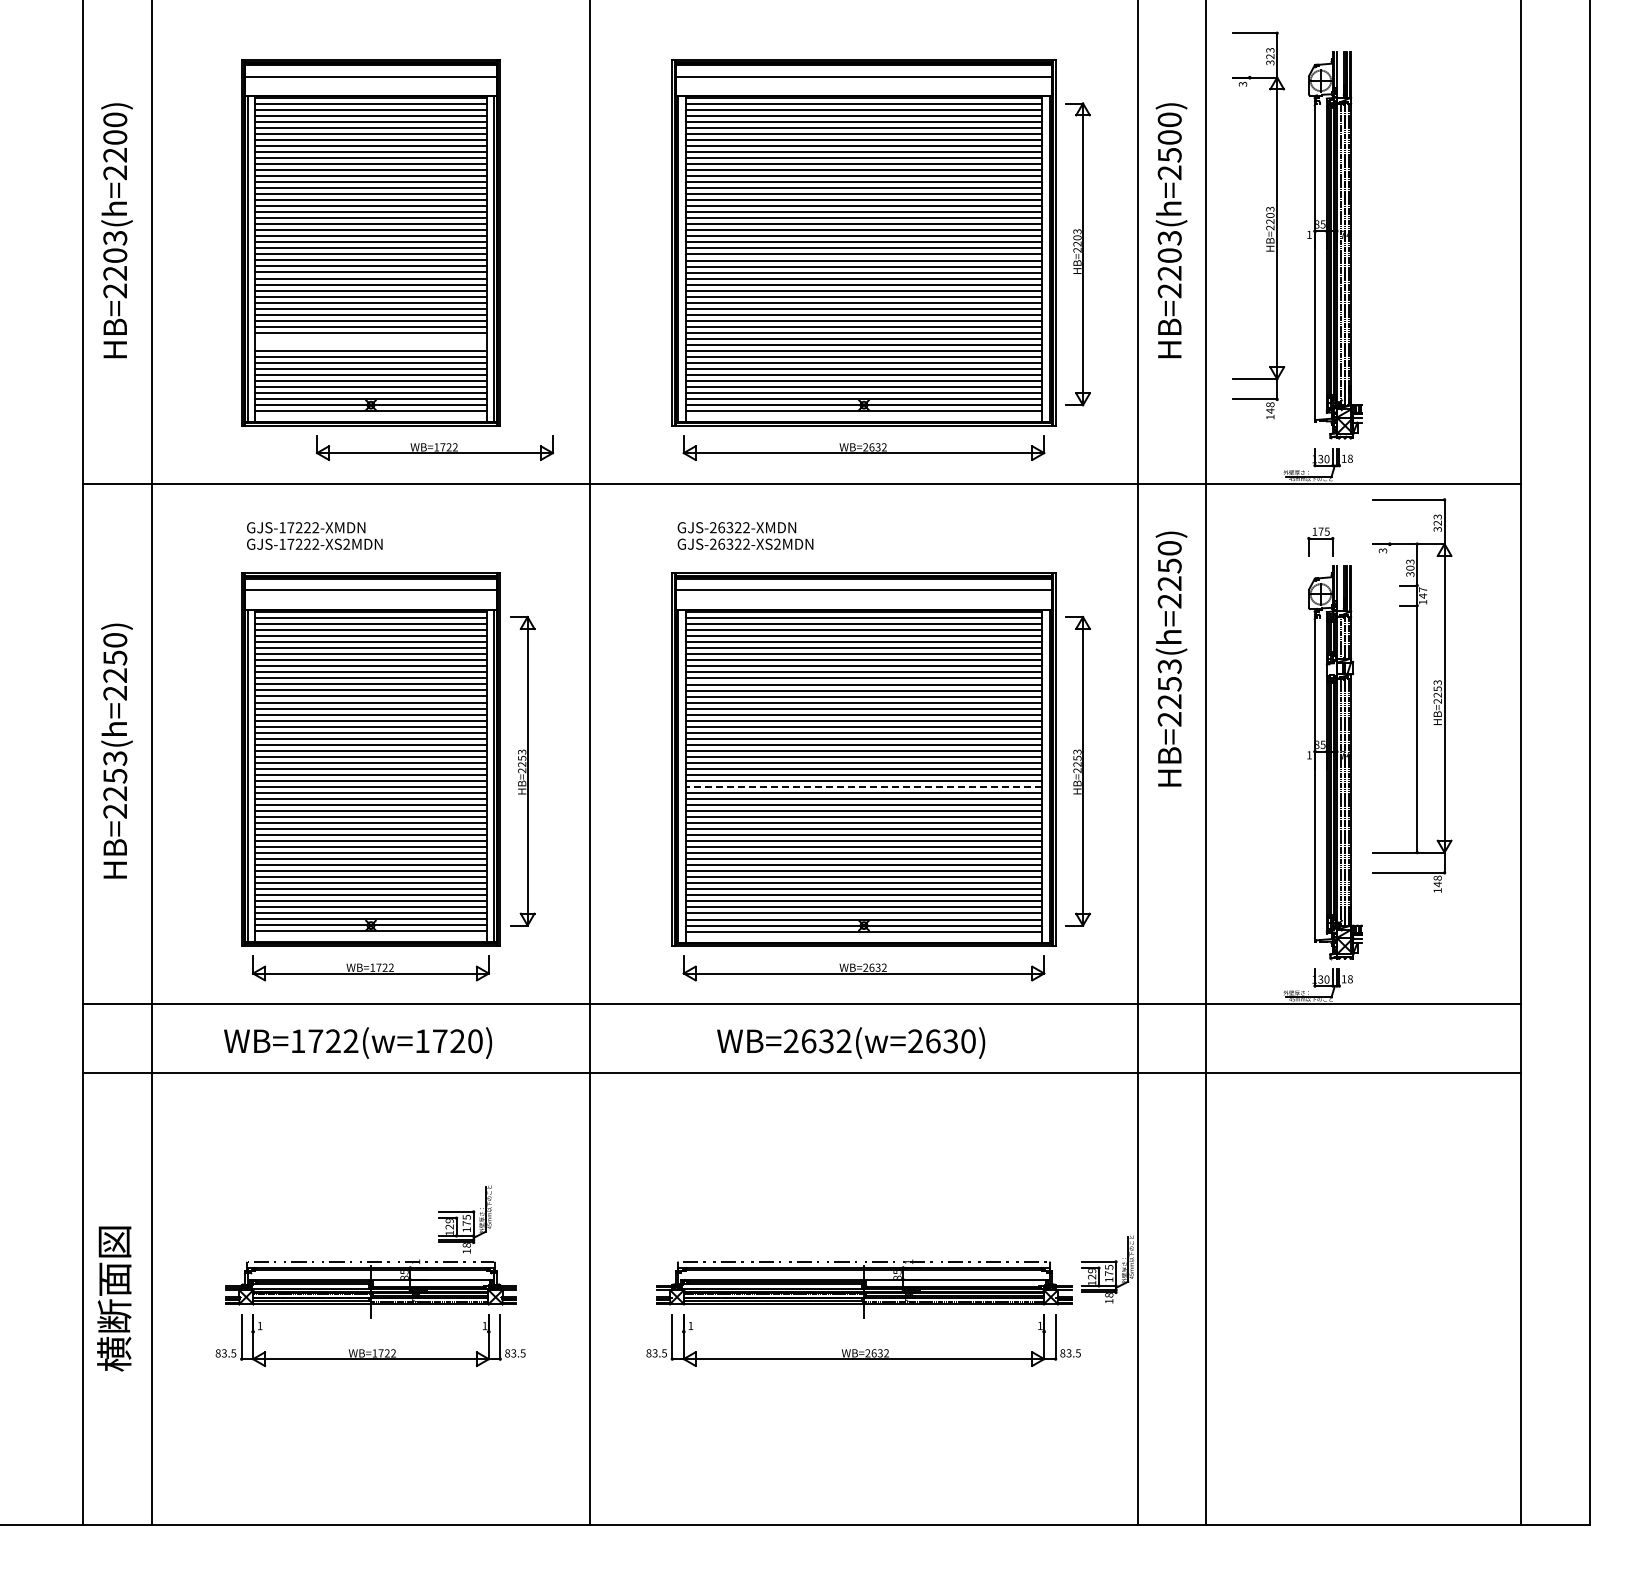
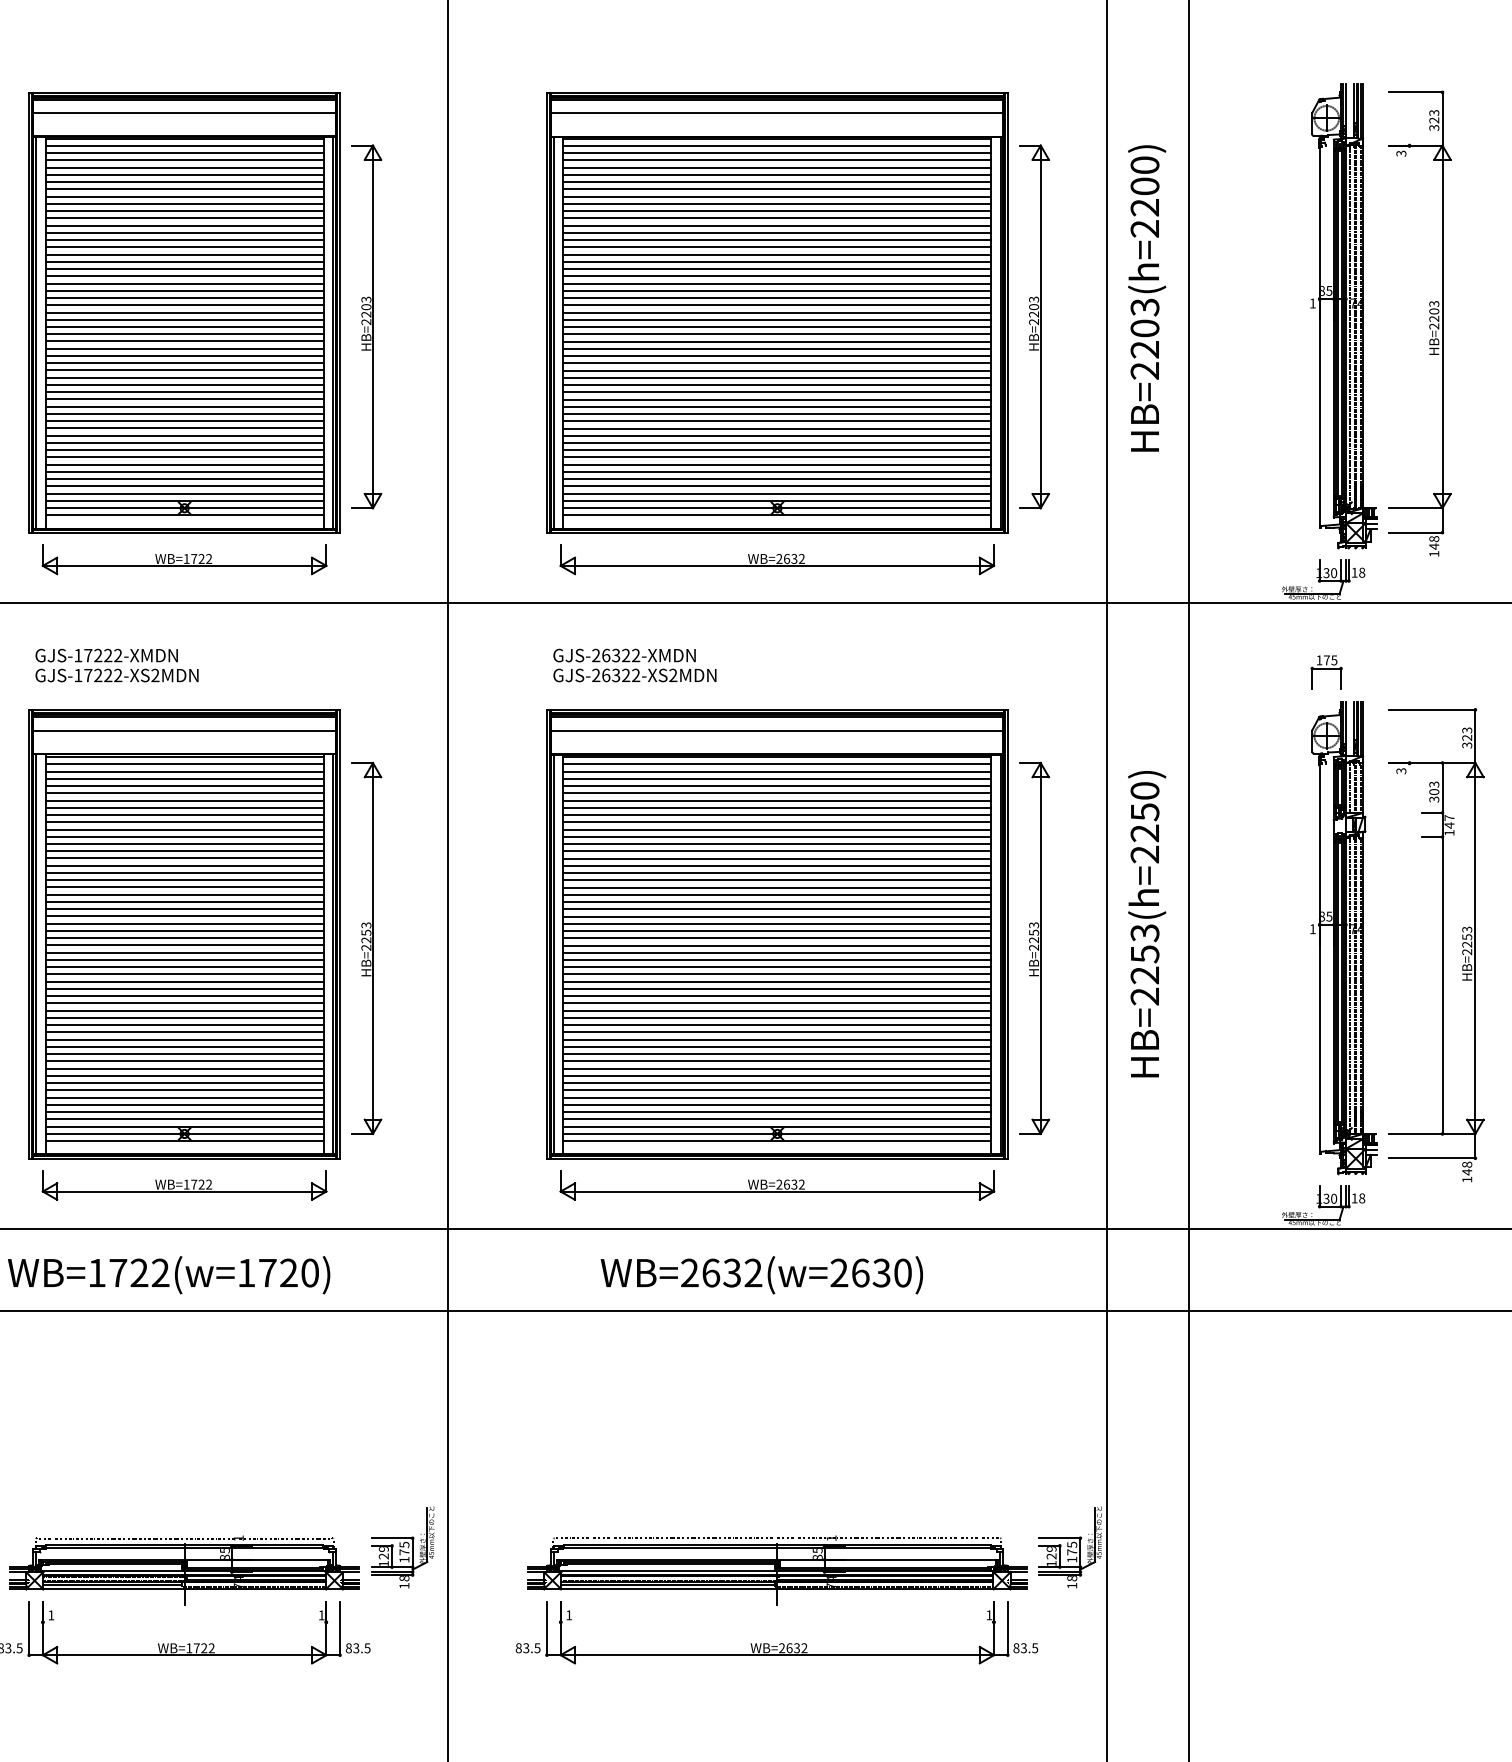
text: (1169, 155) -> (1144, 208), HB=2203(h=2500) -> HB=2203(h=2200)
part: (1266, 226) -> (1429, 324), moved
part: (522, 254) -> (366, 327), added
line: (370, 338) -> (184, 428), added
line: (370, 344) -> (184, 435), added
part: (434, 447) -> (184, 559), moved
text: (1171, 658) -> (1147, 923), moved
part: (1412, 695) -> (1436, 945), moved
line: (863, 786) -> (776, 966), dashed -> solid
part: (464, 1219) -> (401, 1547), moved

